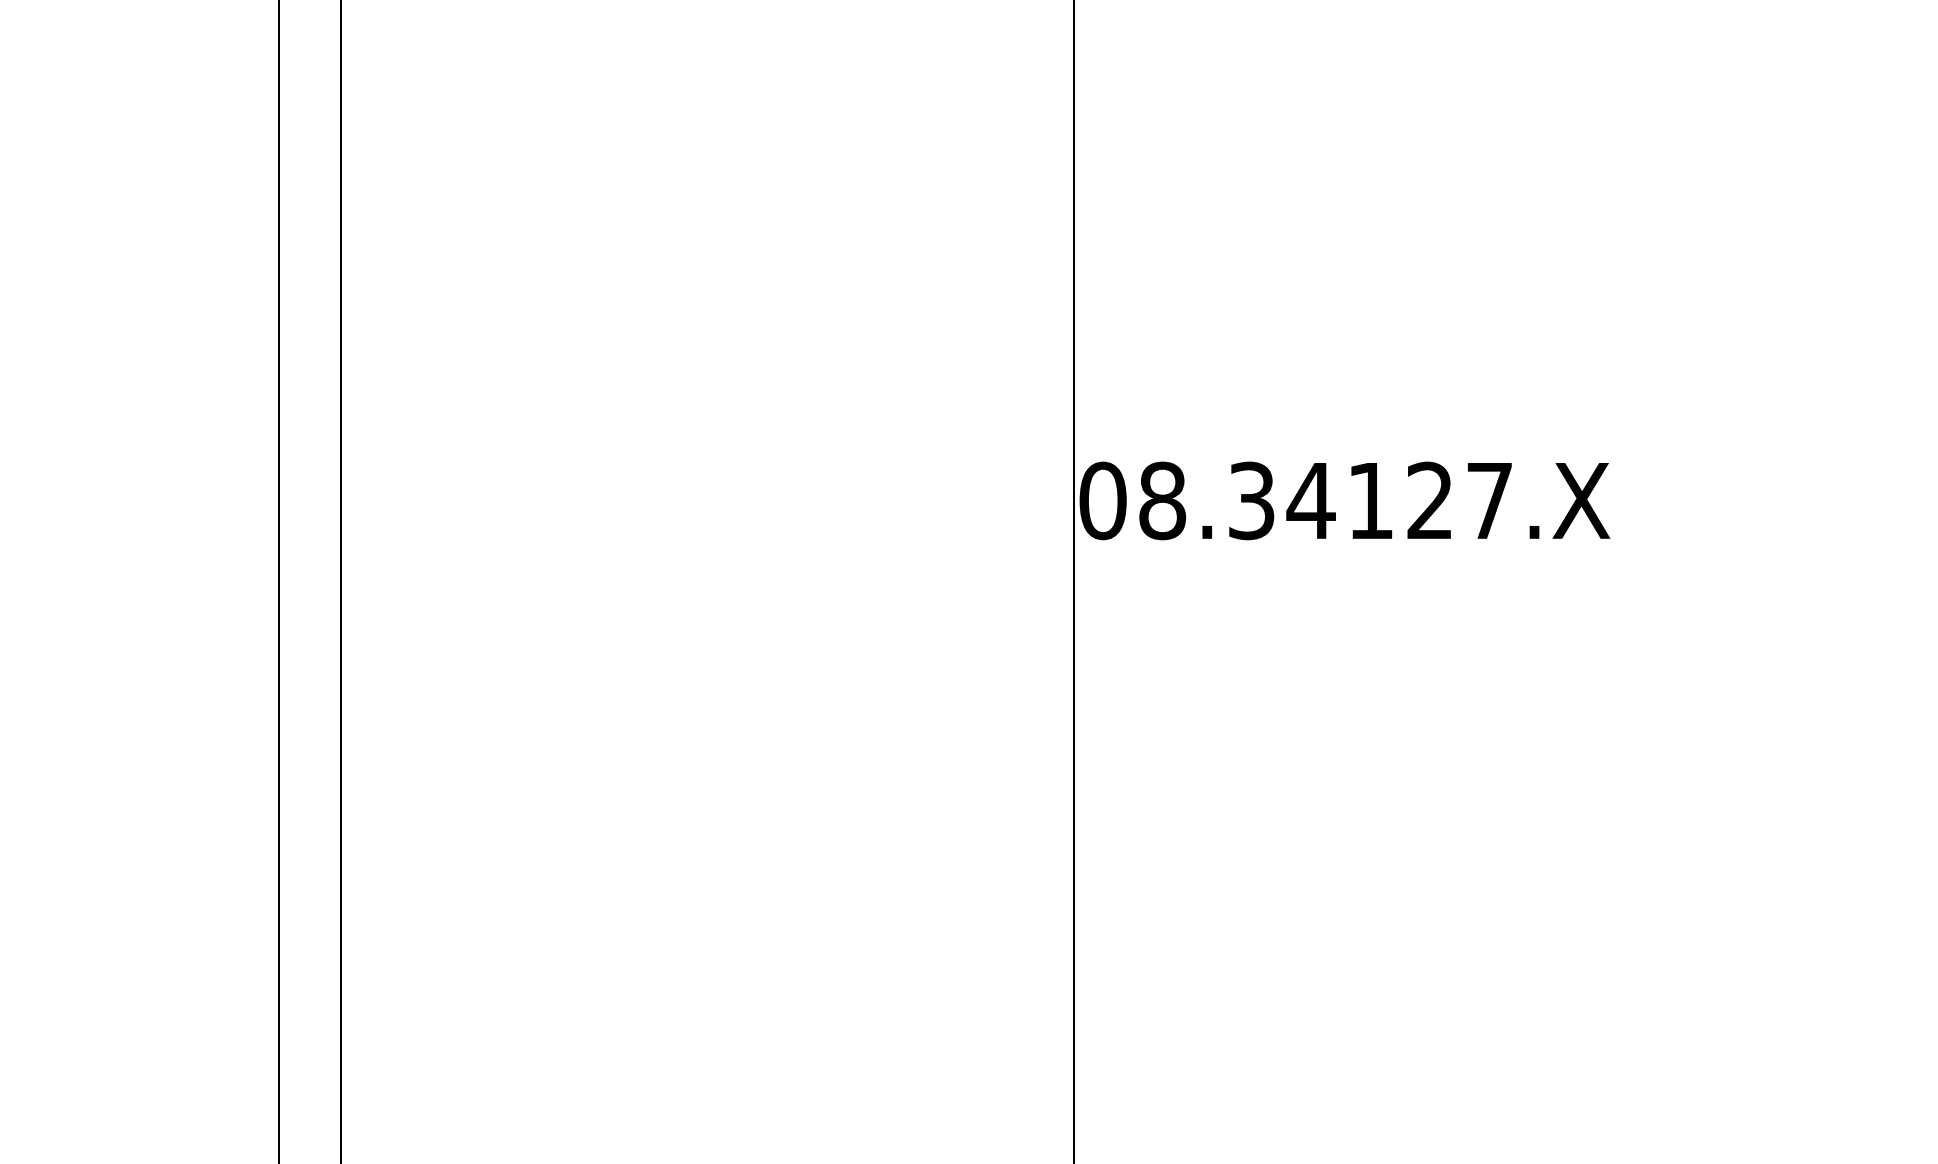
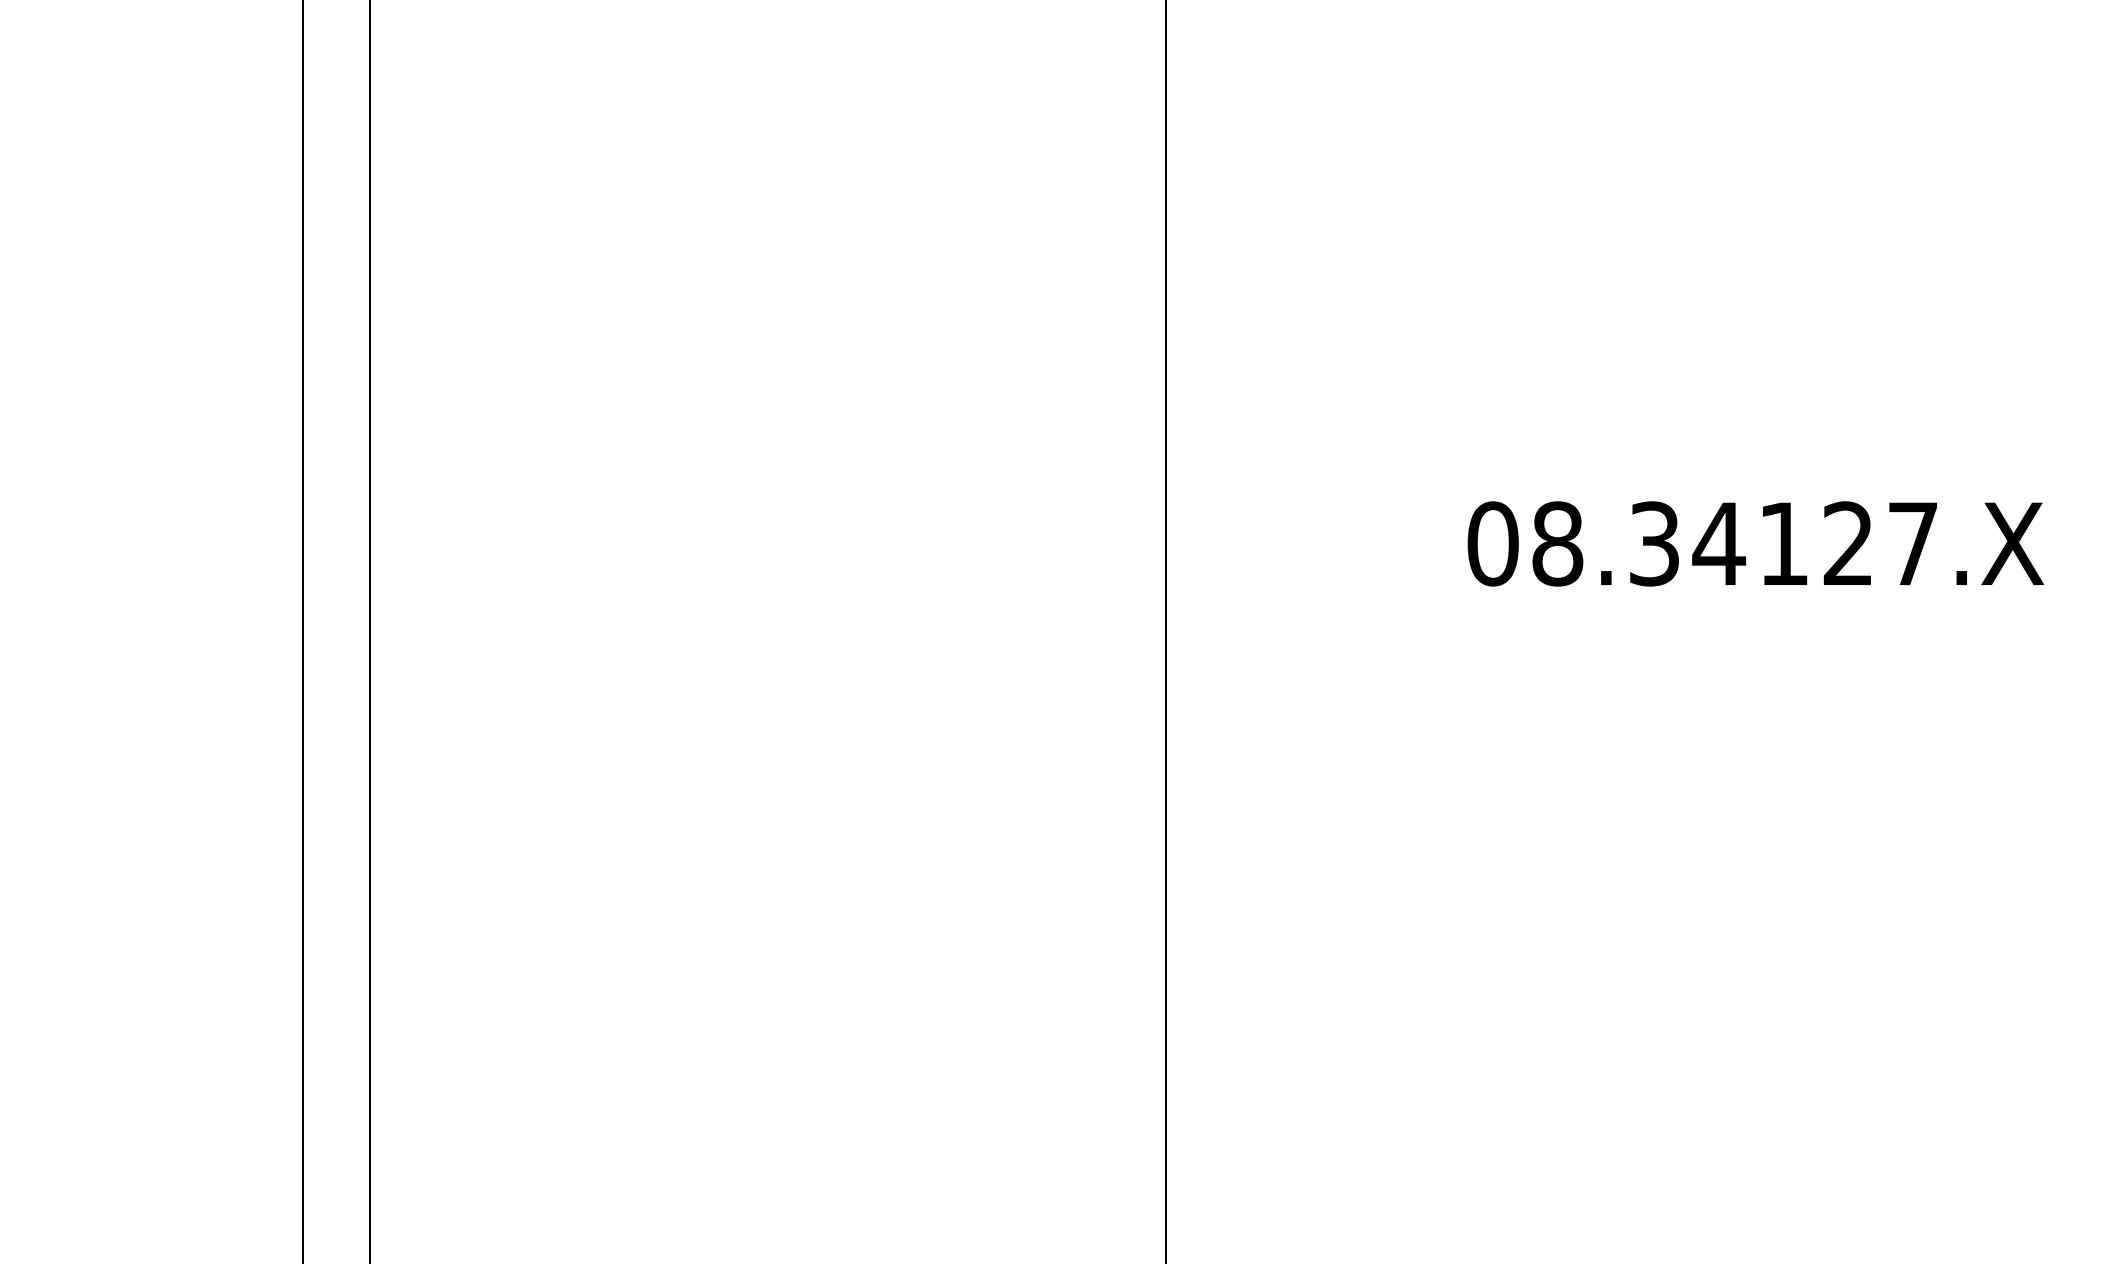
text: (1344, 500) -> (1755, 543), moved

